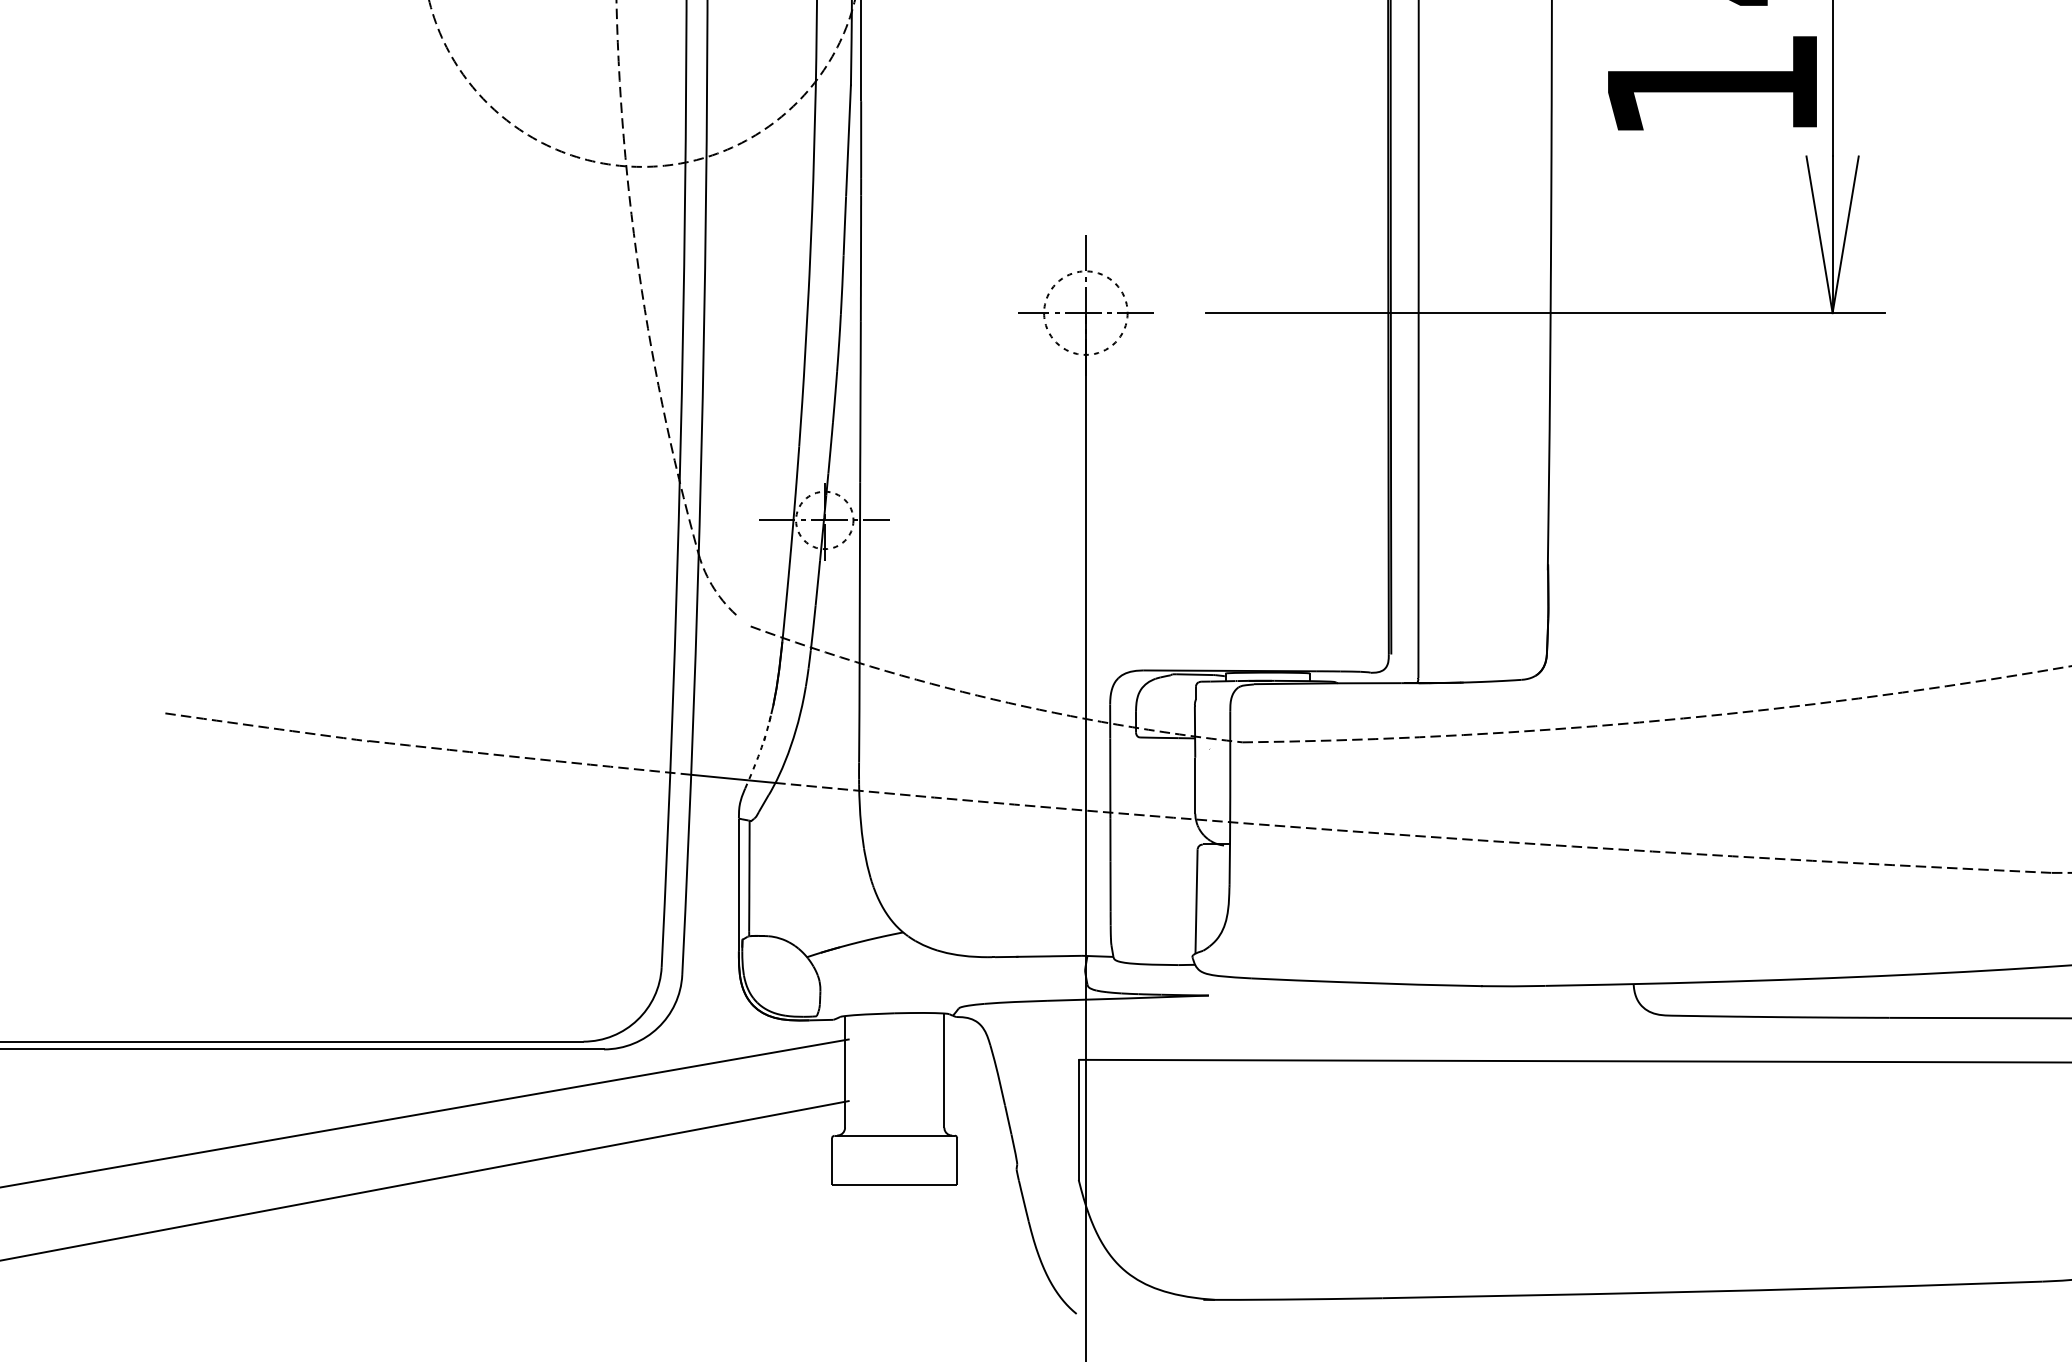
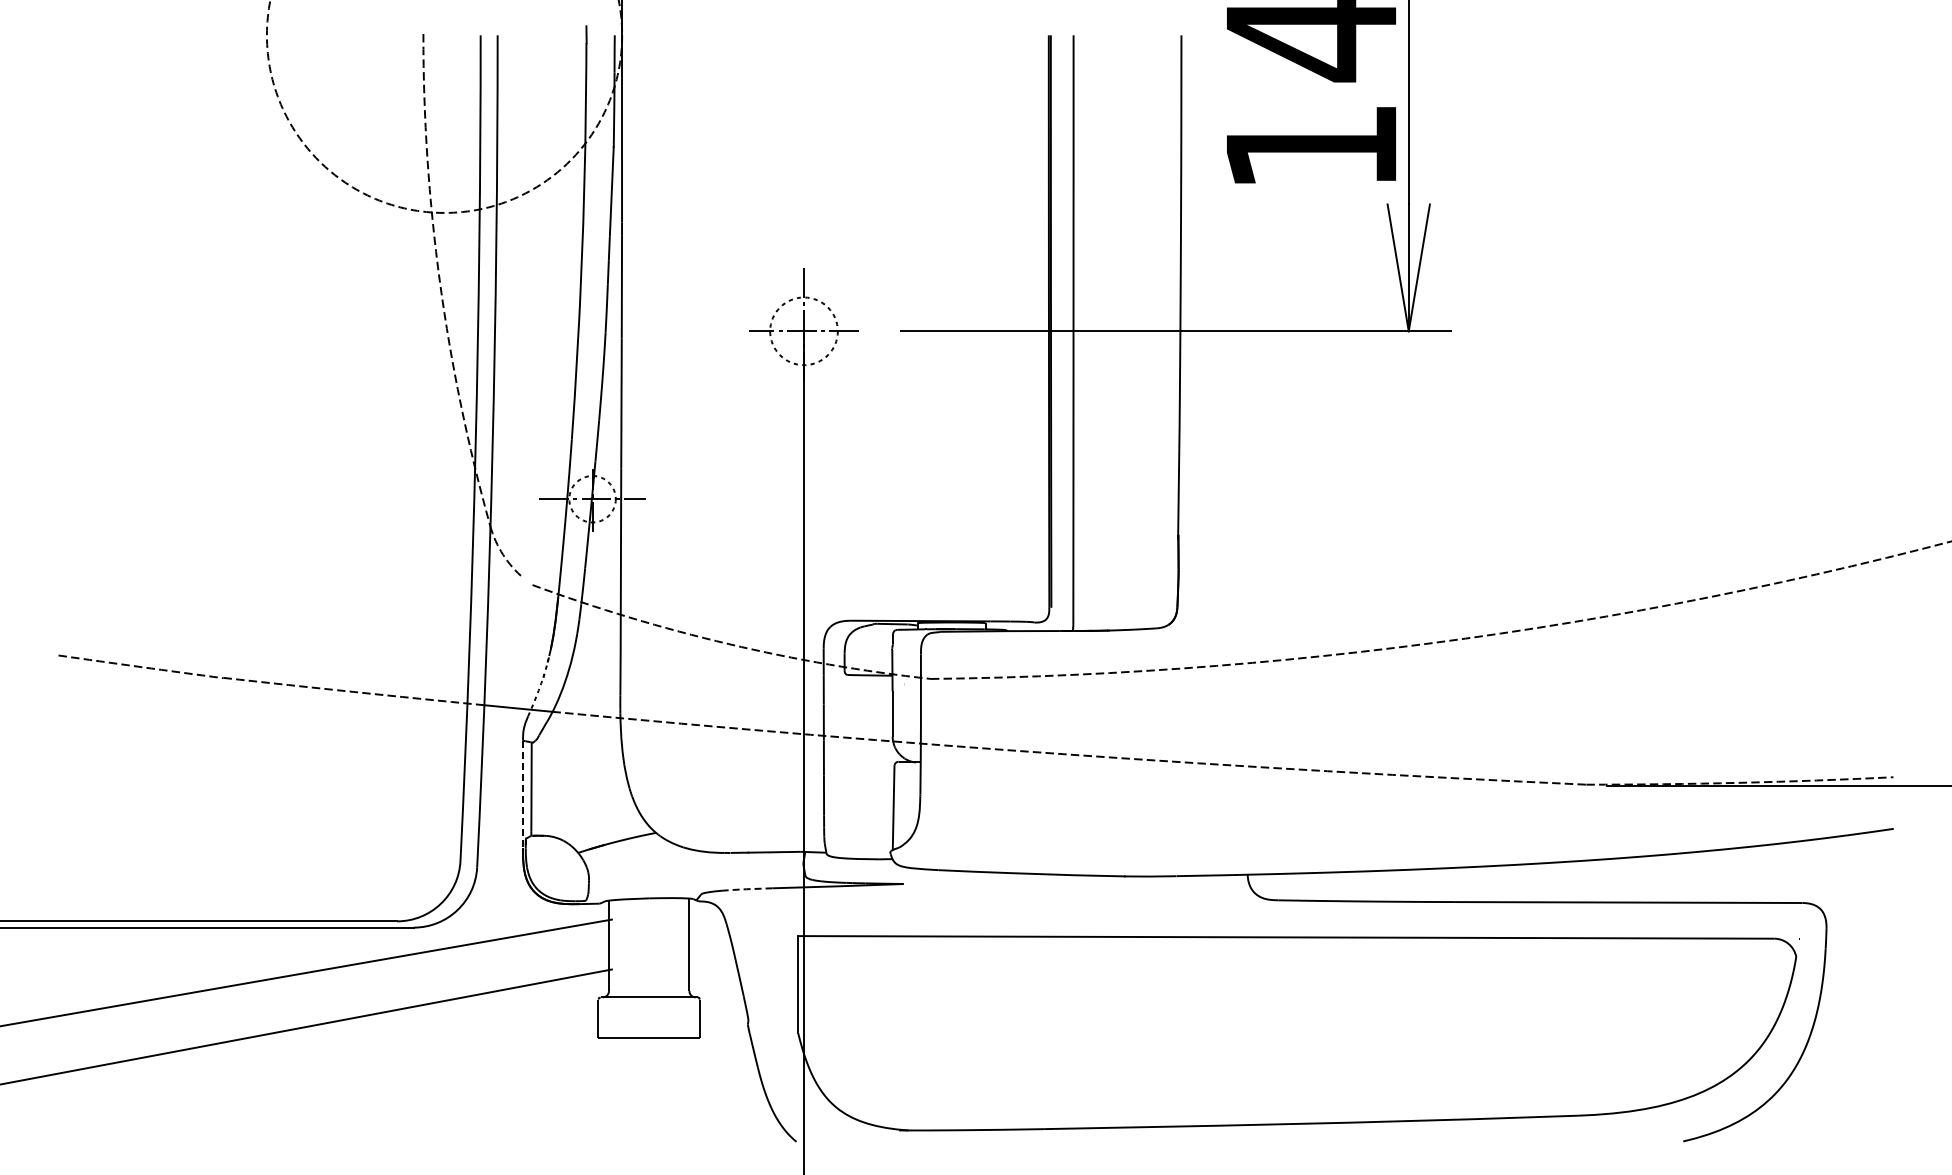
line: (739, 885) -> (523, 794), solid -> dashed
line: (1014, 1002) -> (746, 889), solid -> dashed

